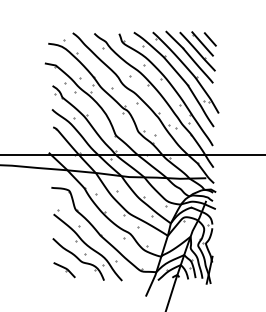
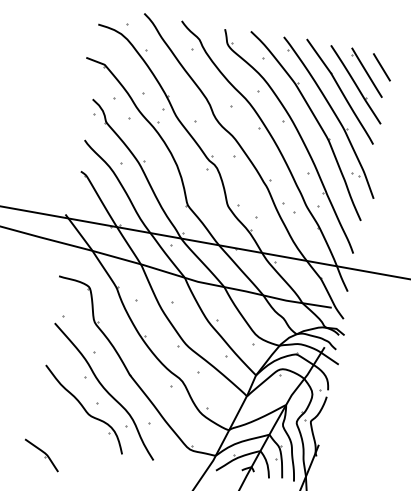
part: (64, 270) -> (41, 455), moved

